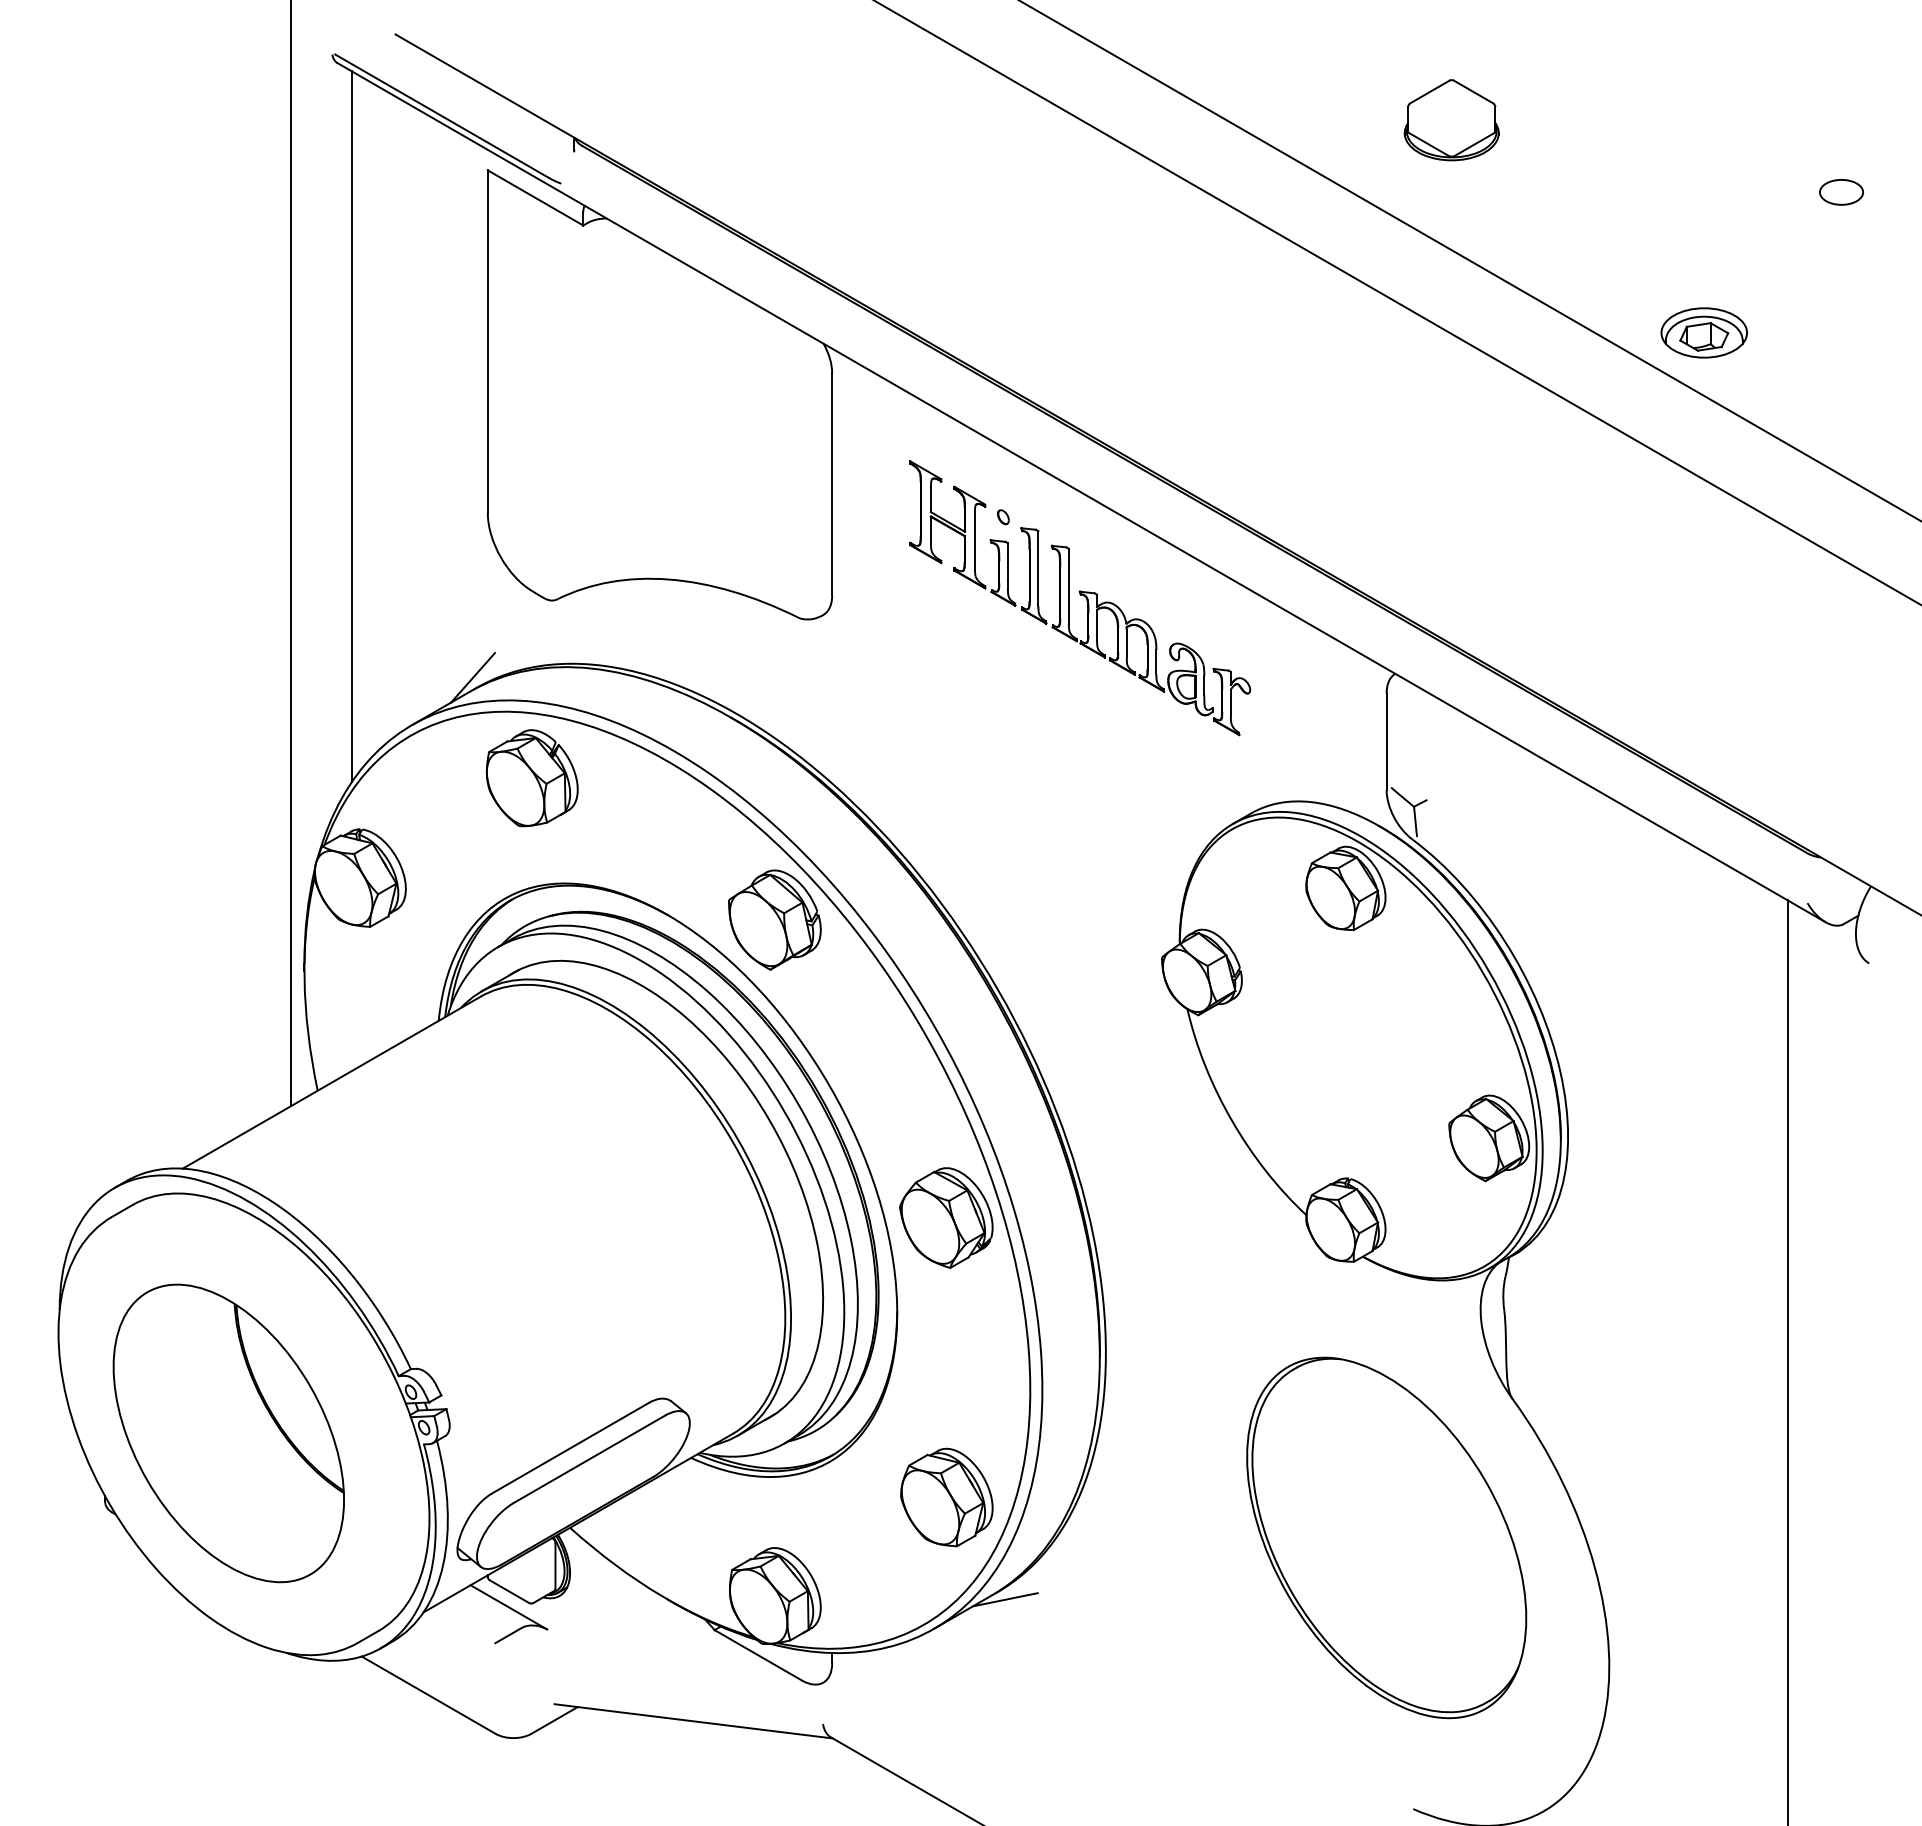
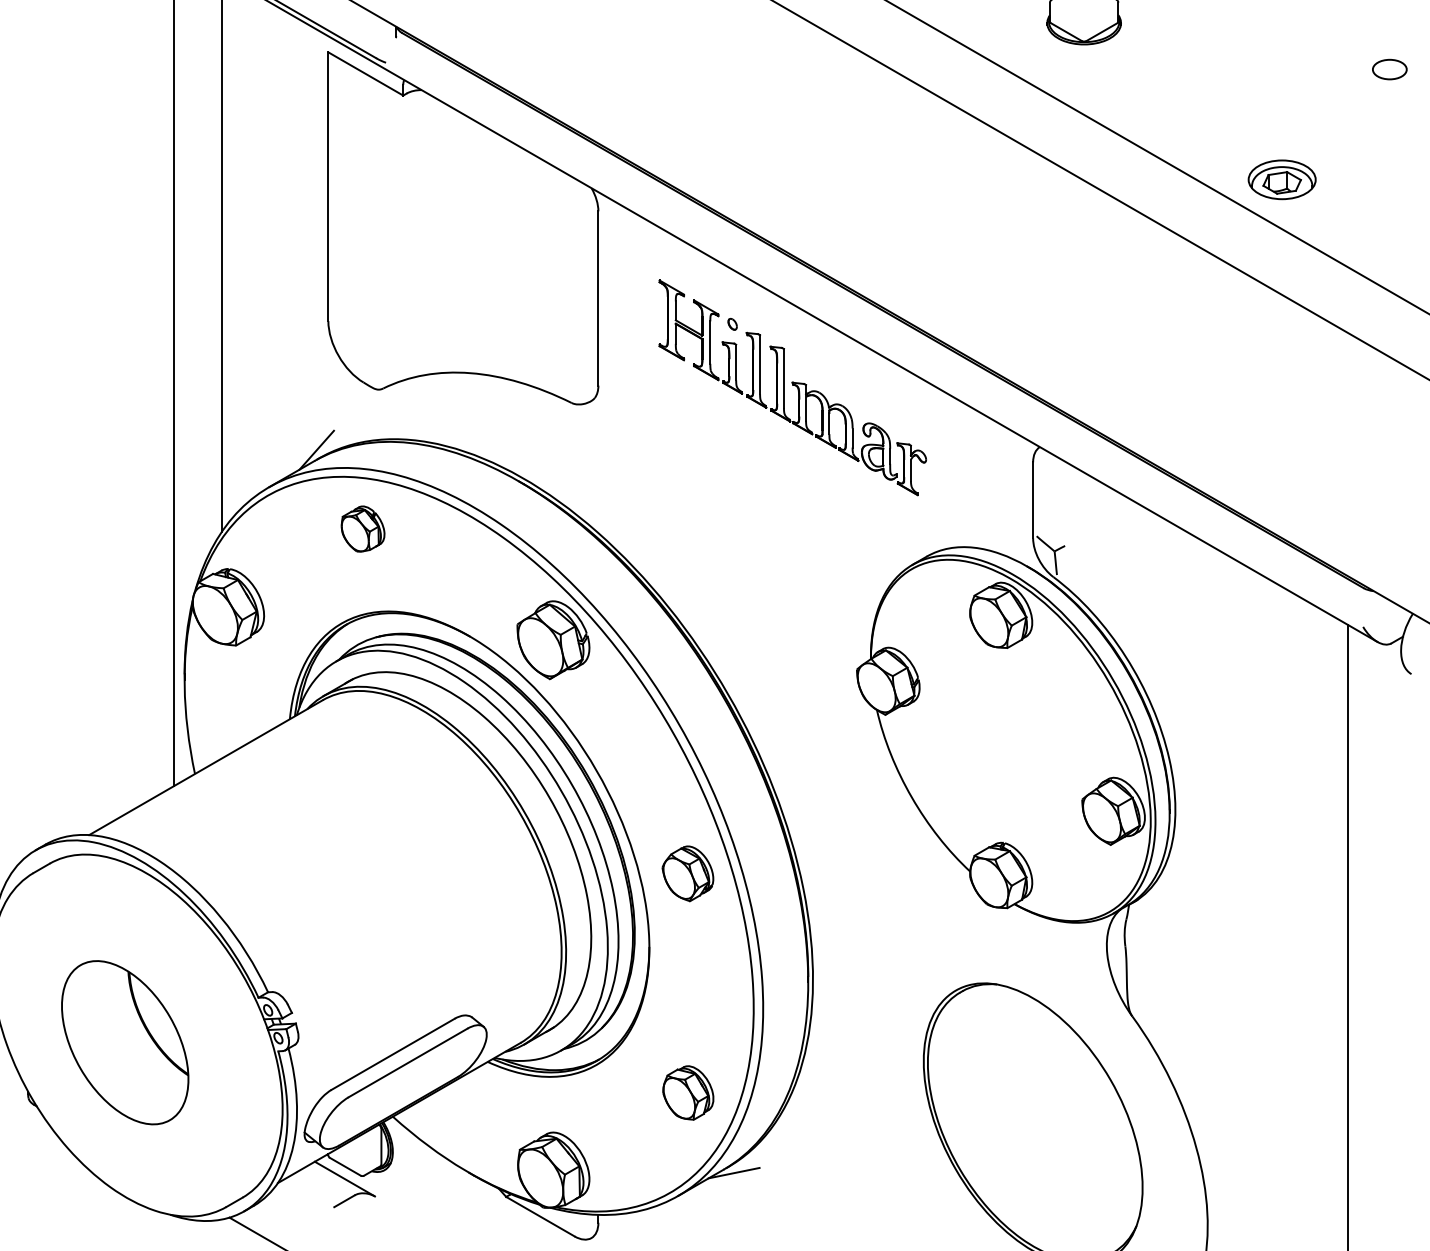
part: (531, 778) -> (362, 529), size x0.6
part: (946, 1217) -> (688, 873), size x0.7
part: (228, 1433) -> (125, 1042), size x0.7
part: (946, 1497) -> (688, 1092), size x0.7

